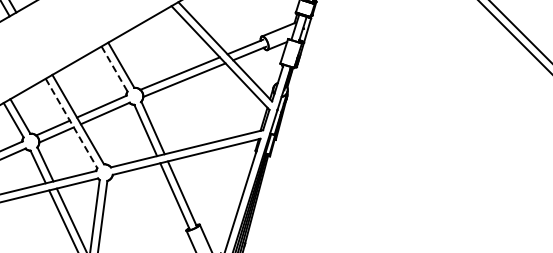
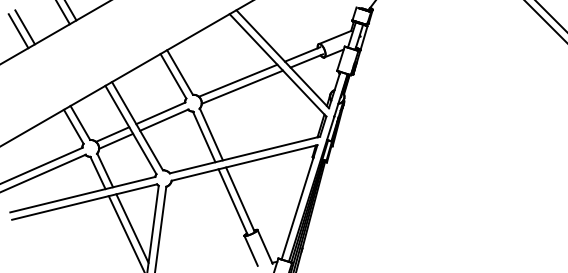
line: (114, 69) -> (173, 76), dashed -> solid
line: (72, 123) -> (131, 130), dashed -> solid

